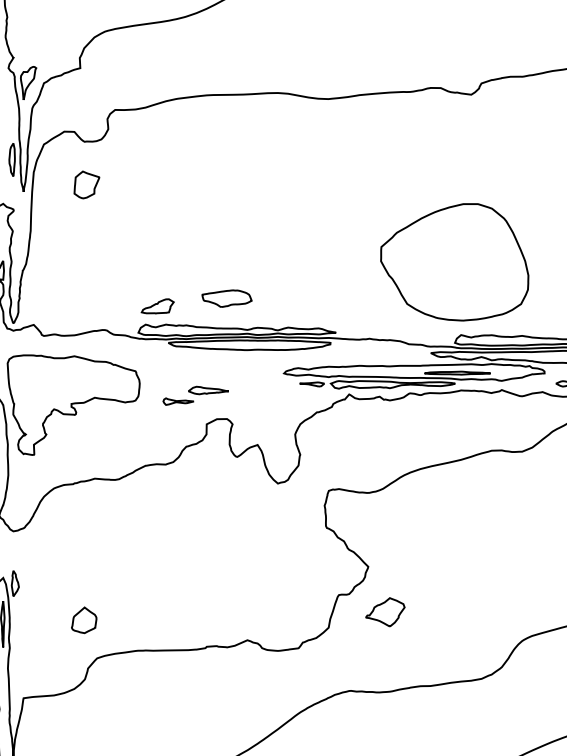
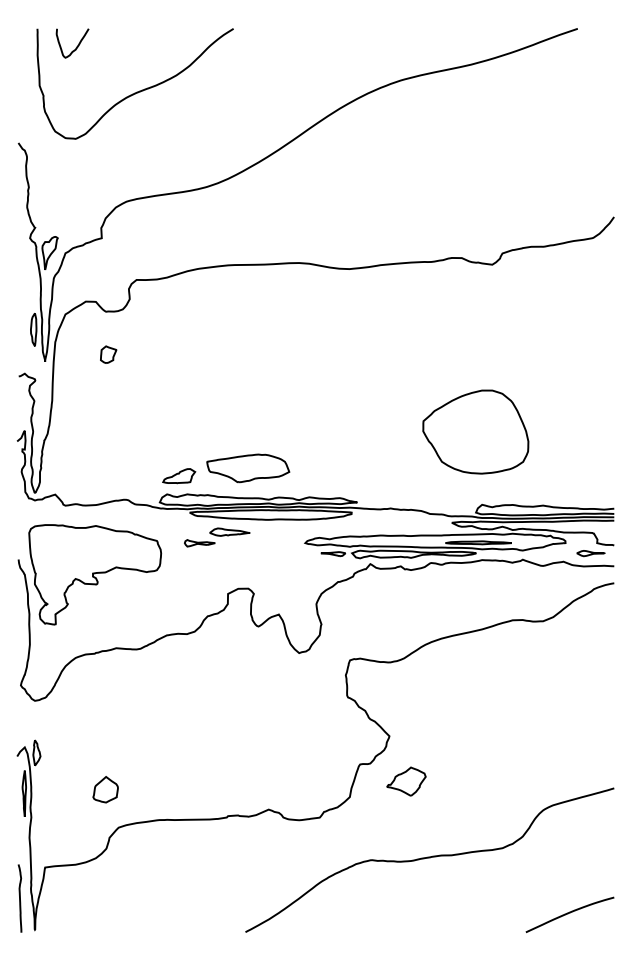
part: (87, 184) -> (108, 354), size x0.62
part: (454, 261) -> (475, 431), size x0.71
part: (227, 298) -> (248, 468), size x1.67
part: (196, 395) -> (217, 537), moved

